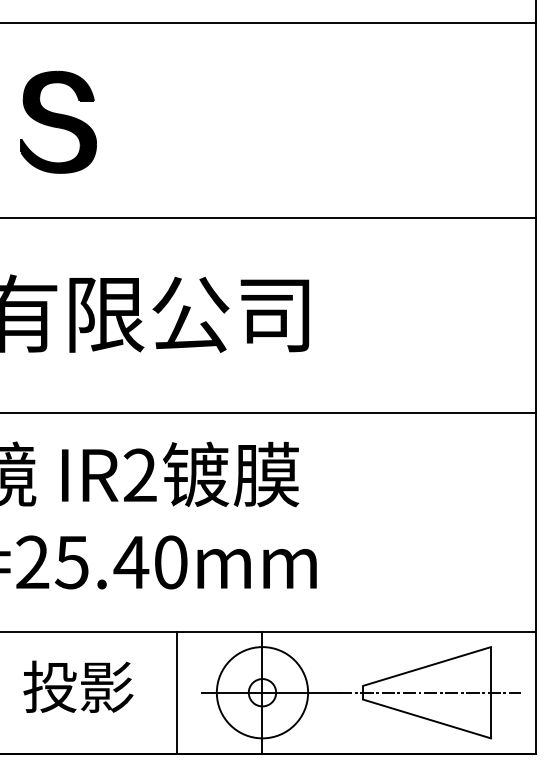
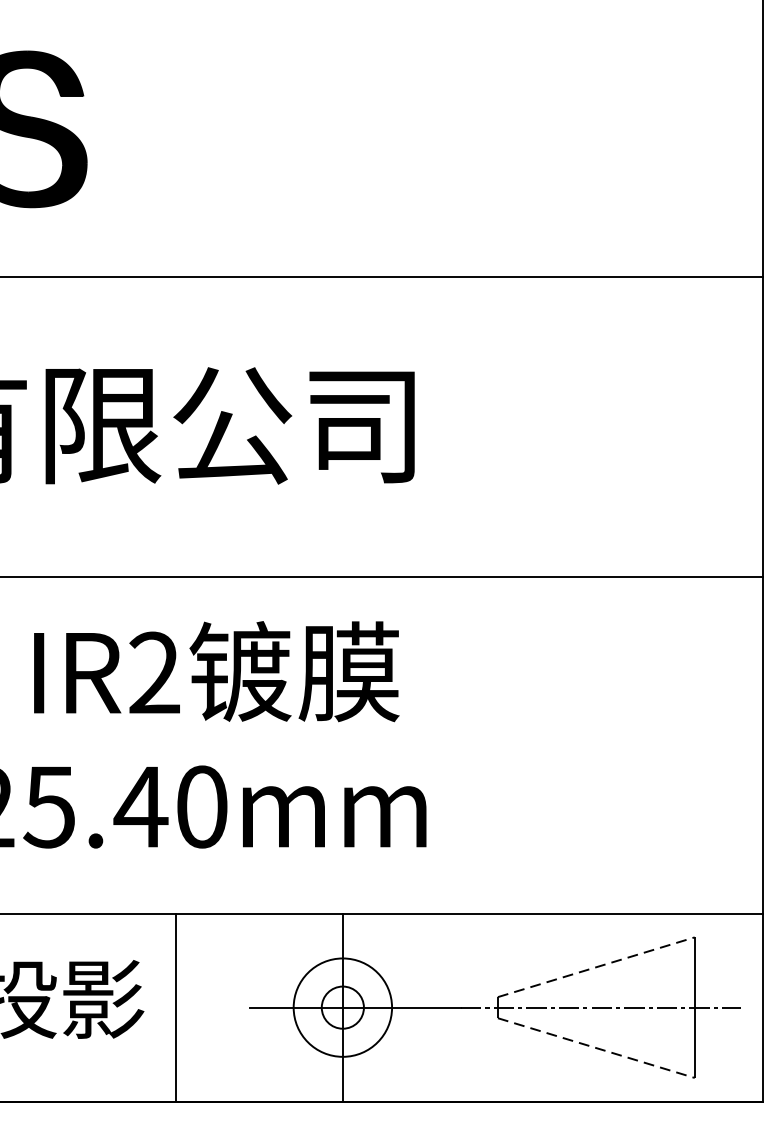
line: (427, 666) -> (596, 967), solid -> dashed
line: (177, 692) -> (176, 1007), moved
circle: (262, 692) -> (342, 1007), size x0.7
line: (427, 718) -> (596, 1047), solid -> dashed

